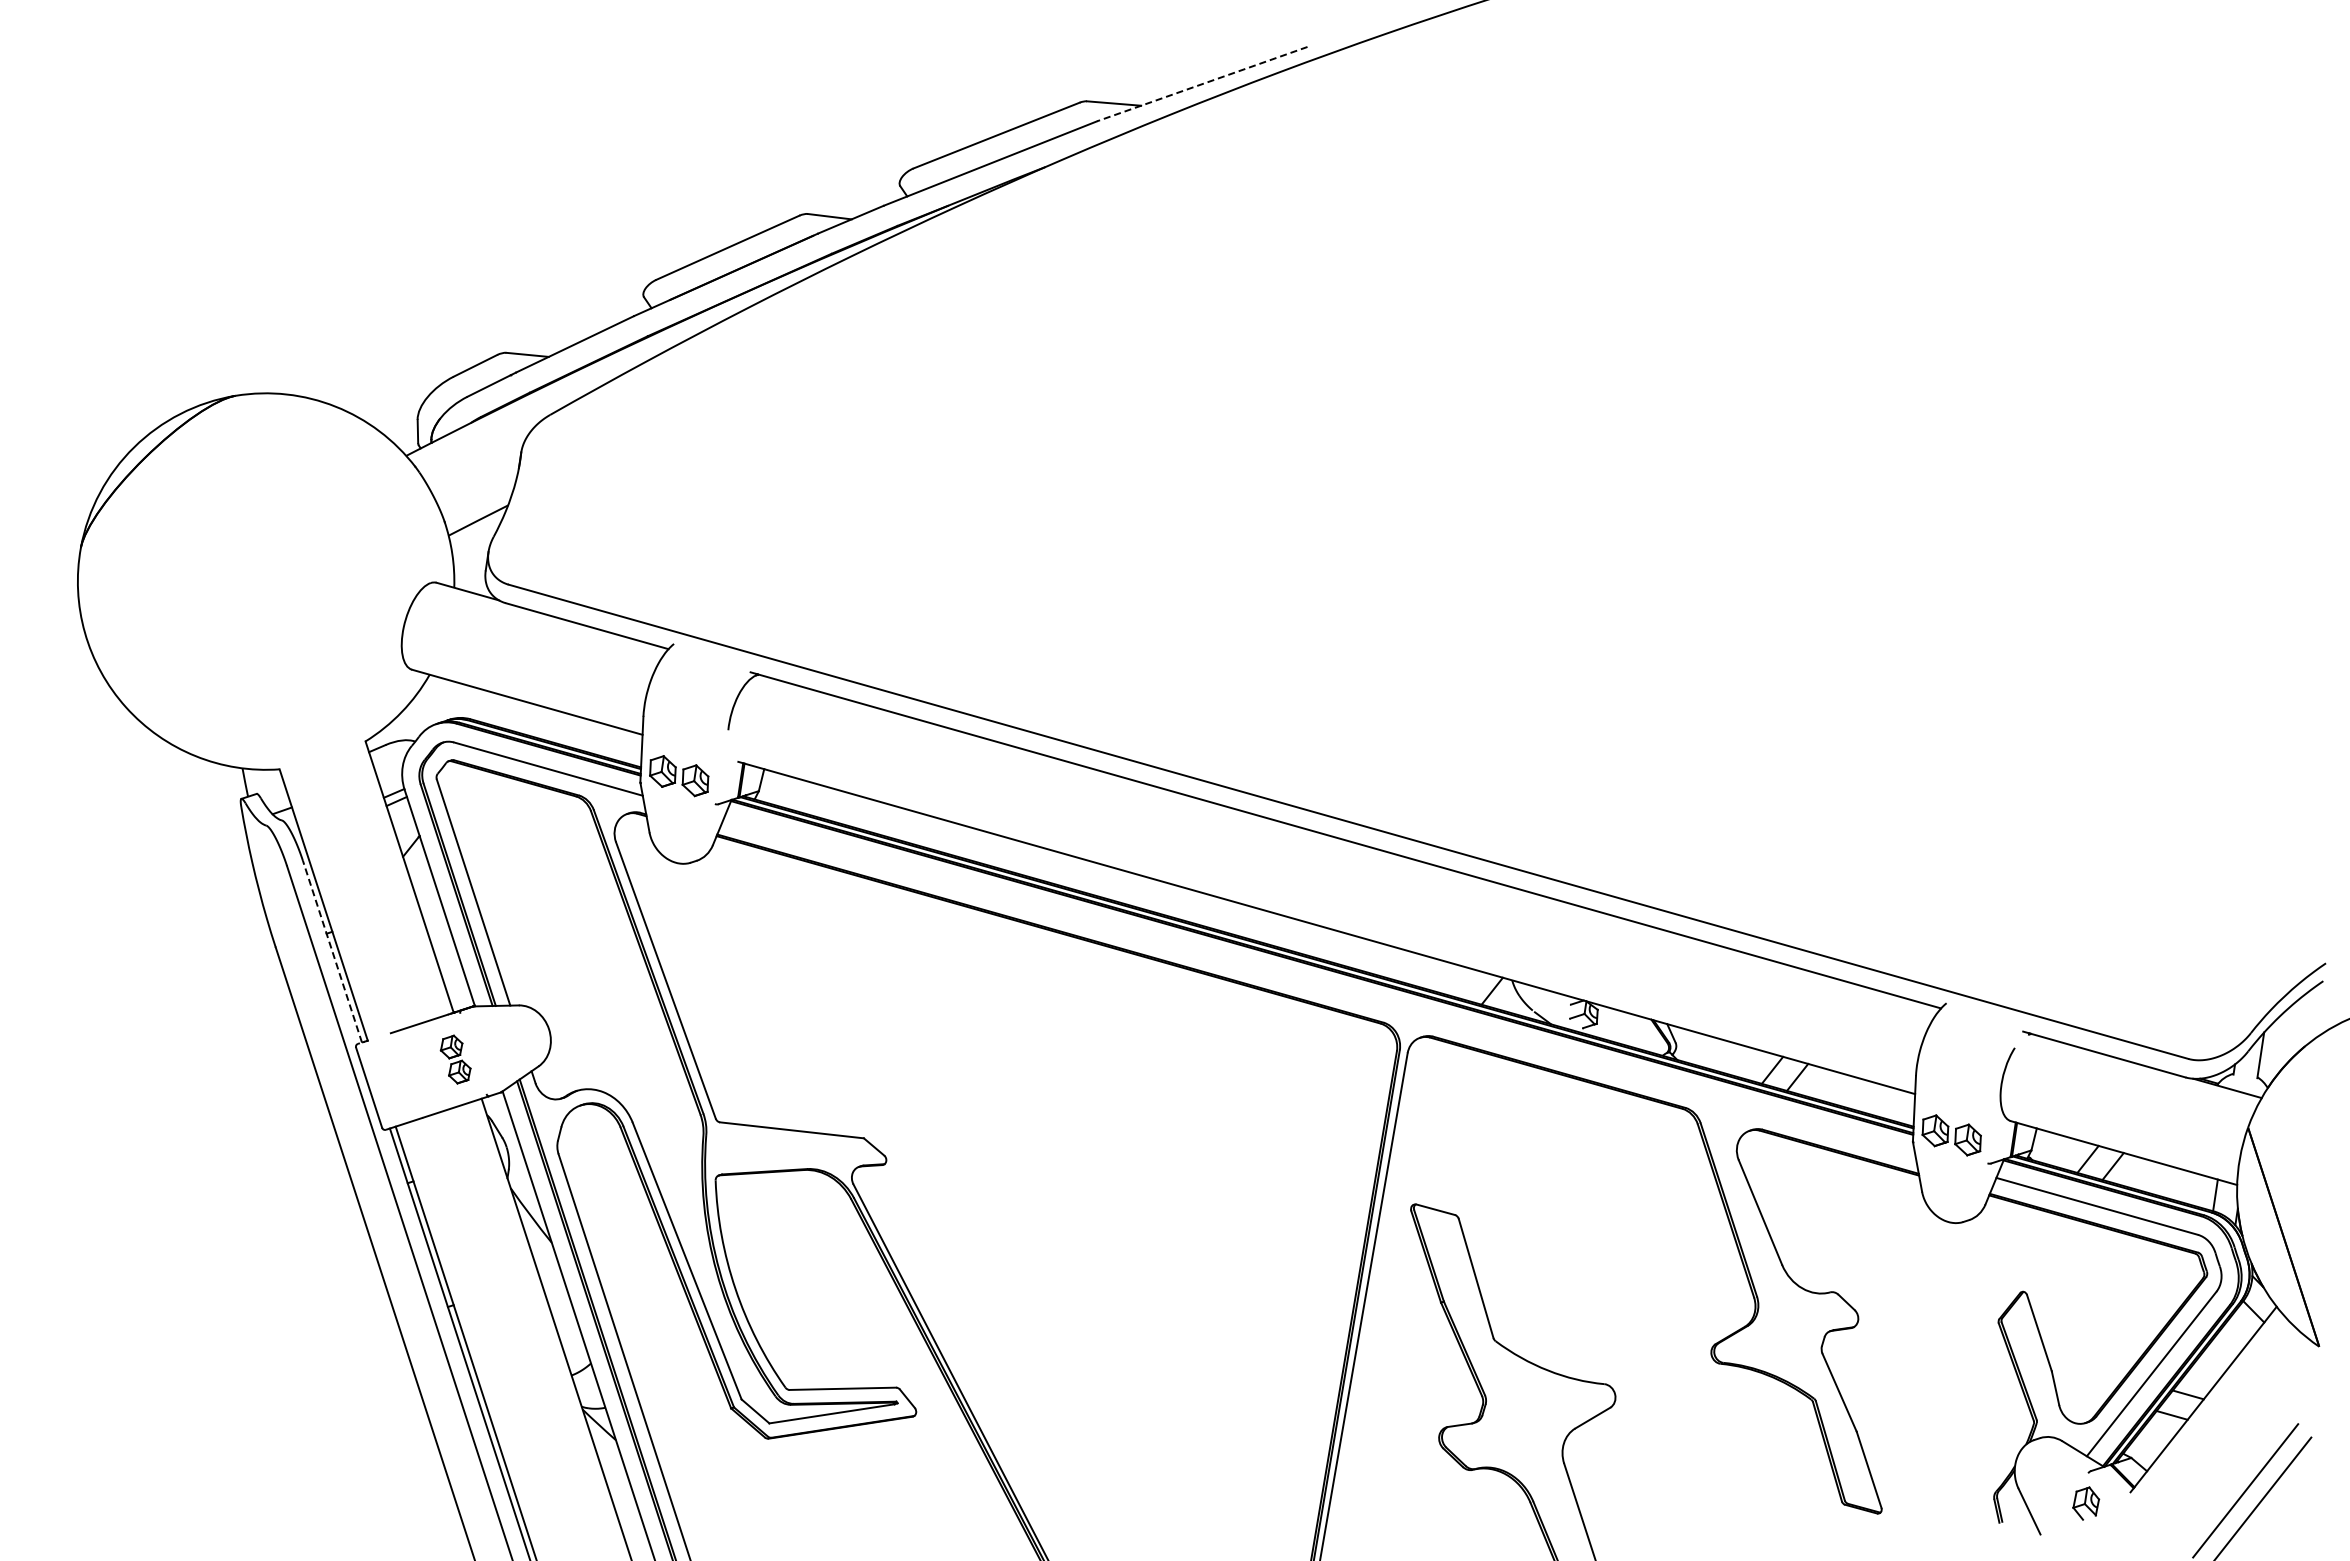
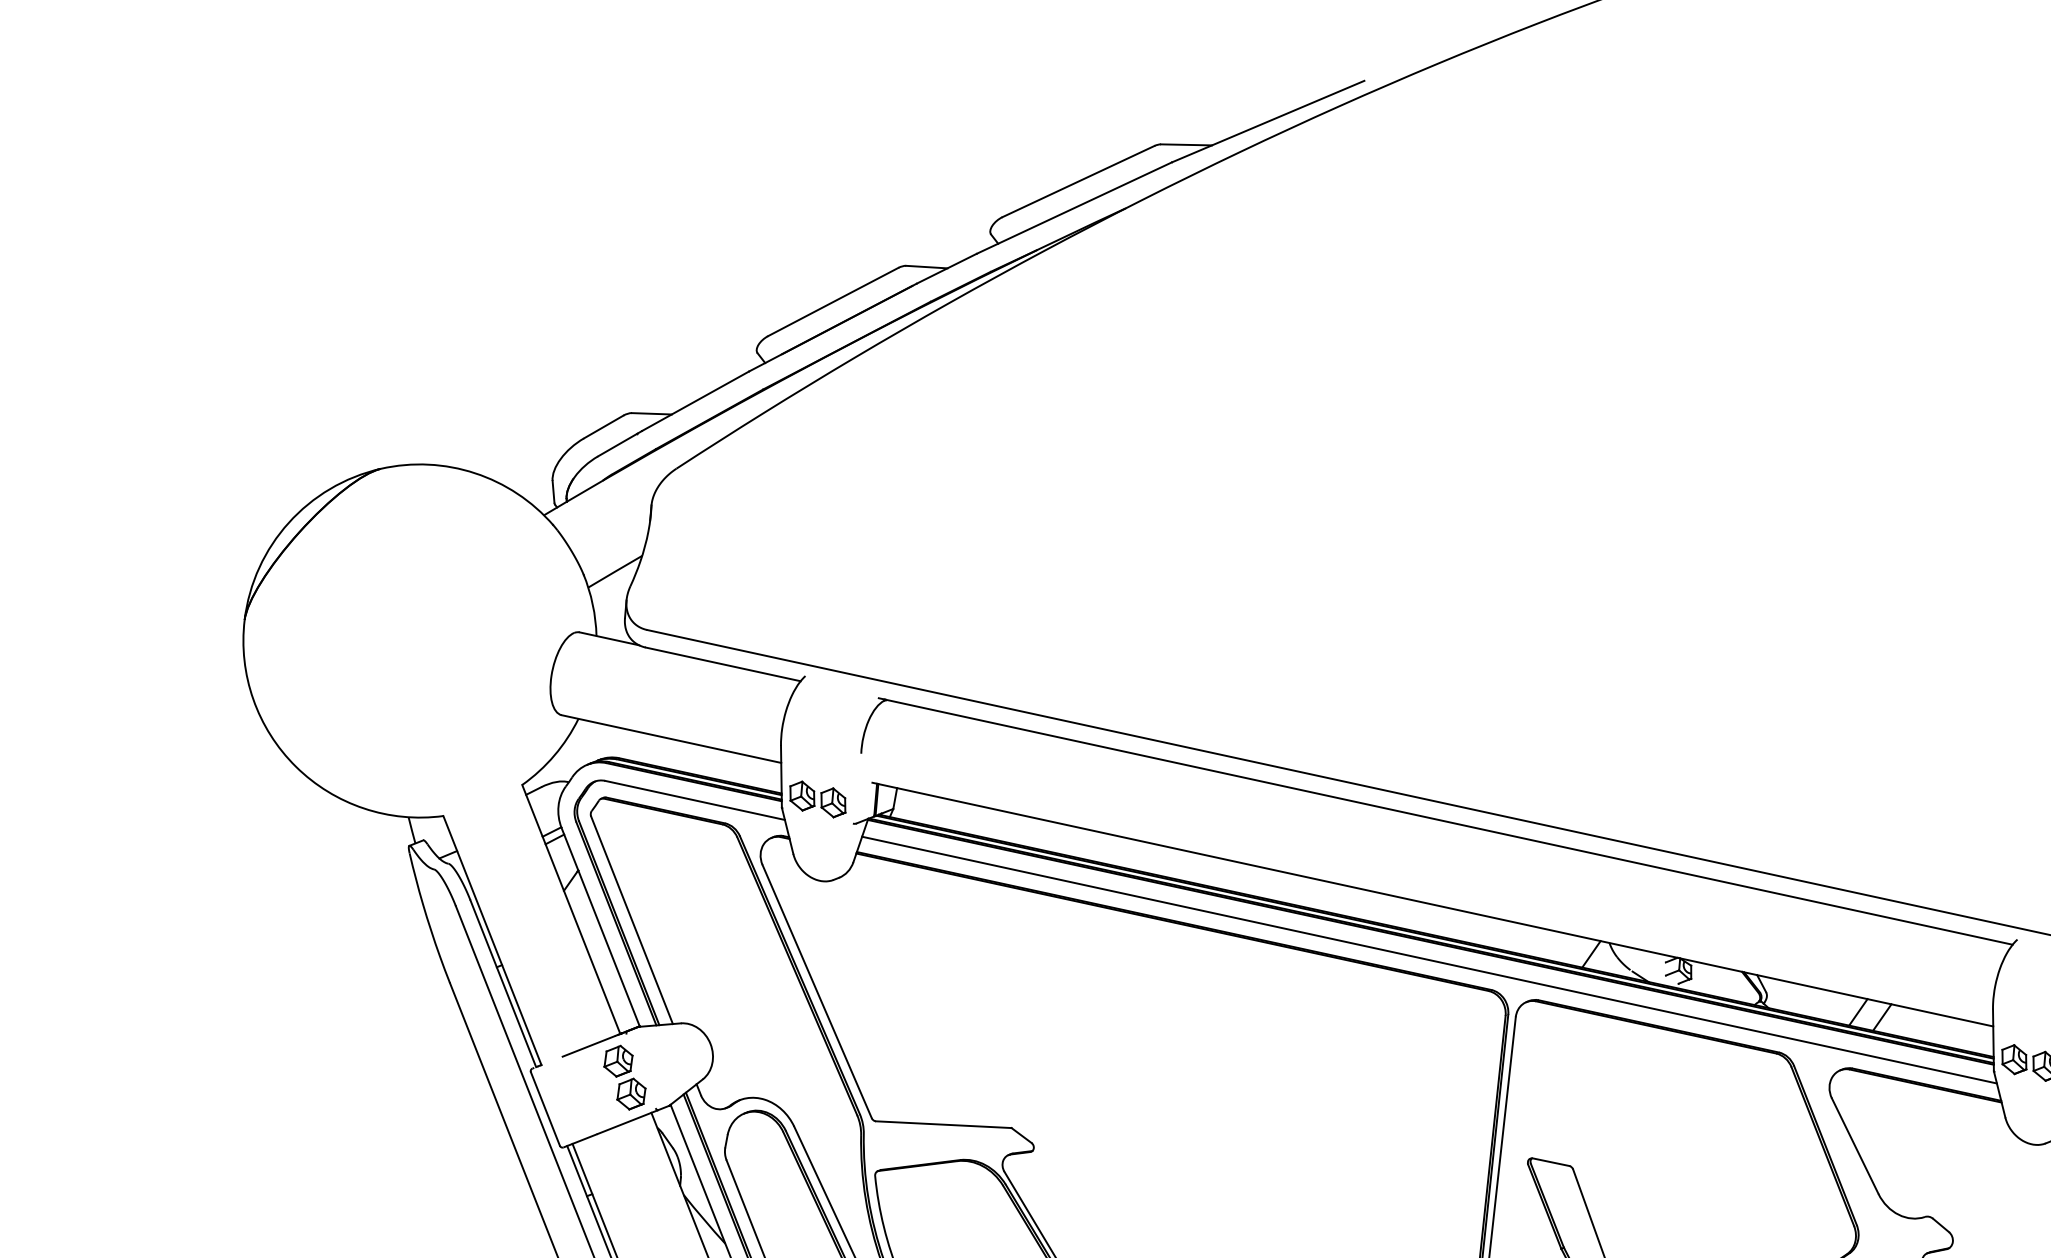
line: (1202, 84) -> (1268, 122), dashed -> solid
line: (332, 951) -> (503, 983), dashed -> solid
line: (1319, 986) -> (1429, 959), added
part: (455, 1059) -> (624, 1077), size x1.43

